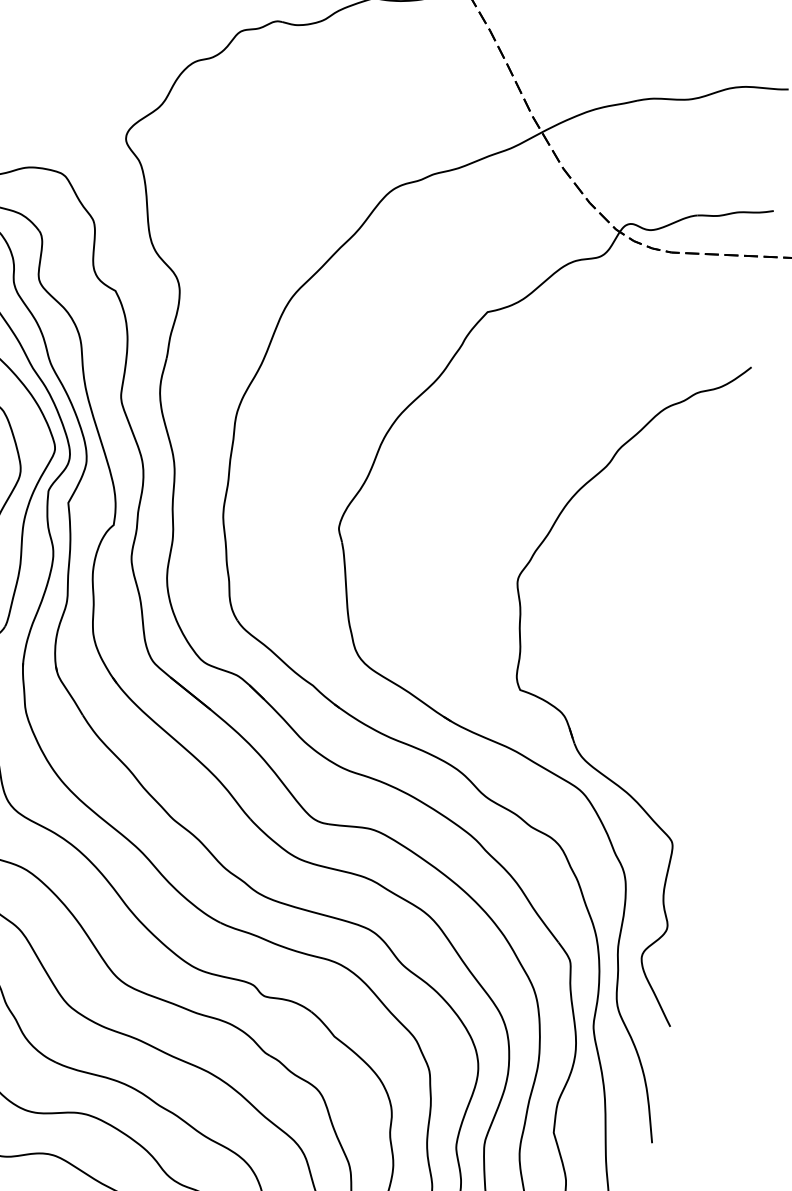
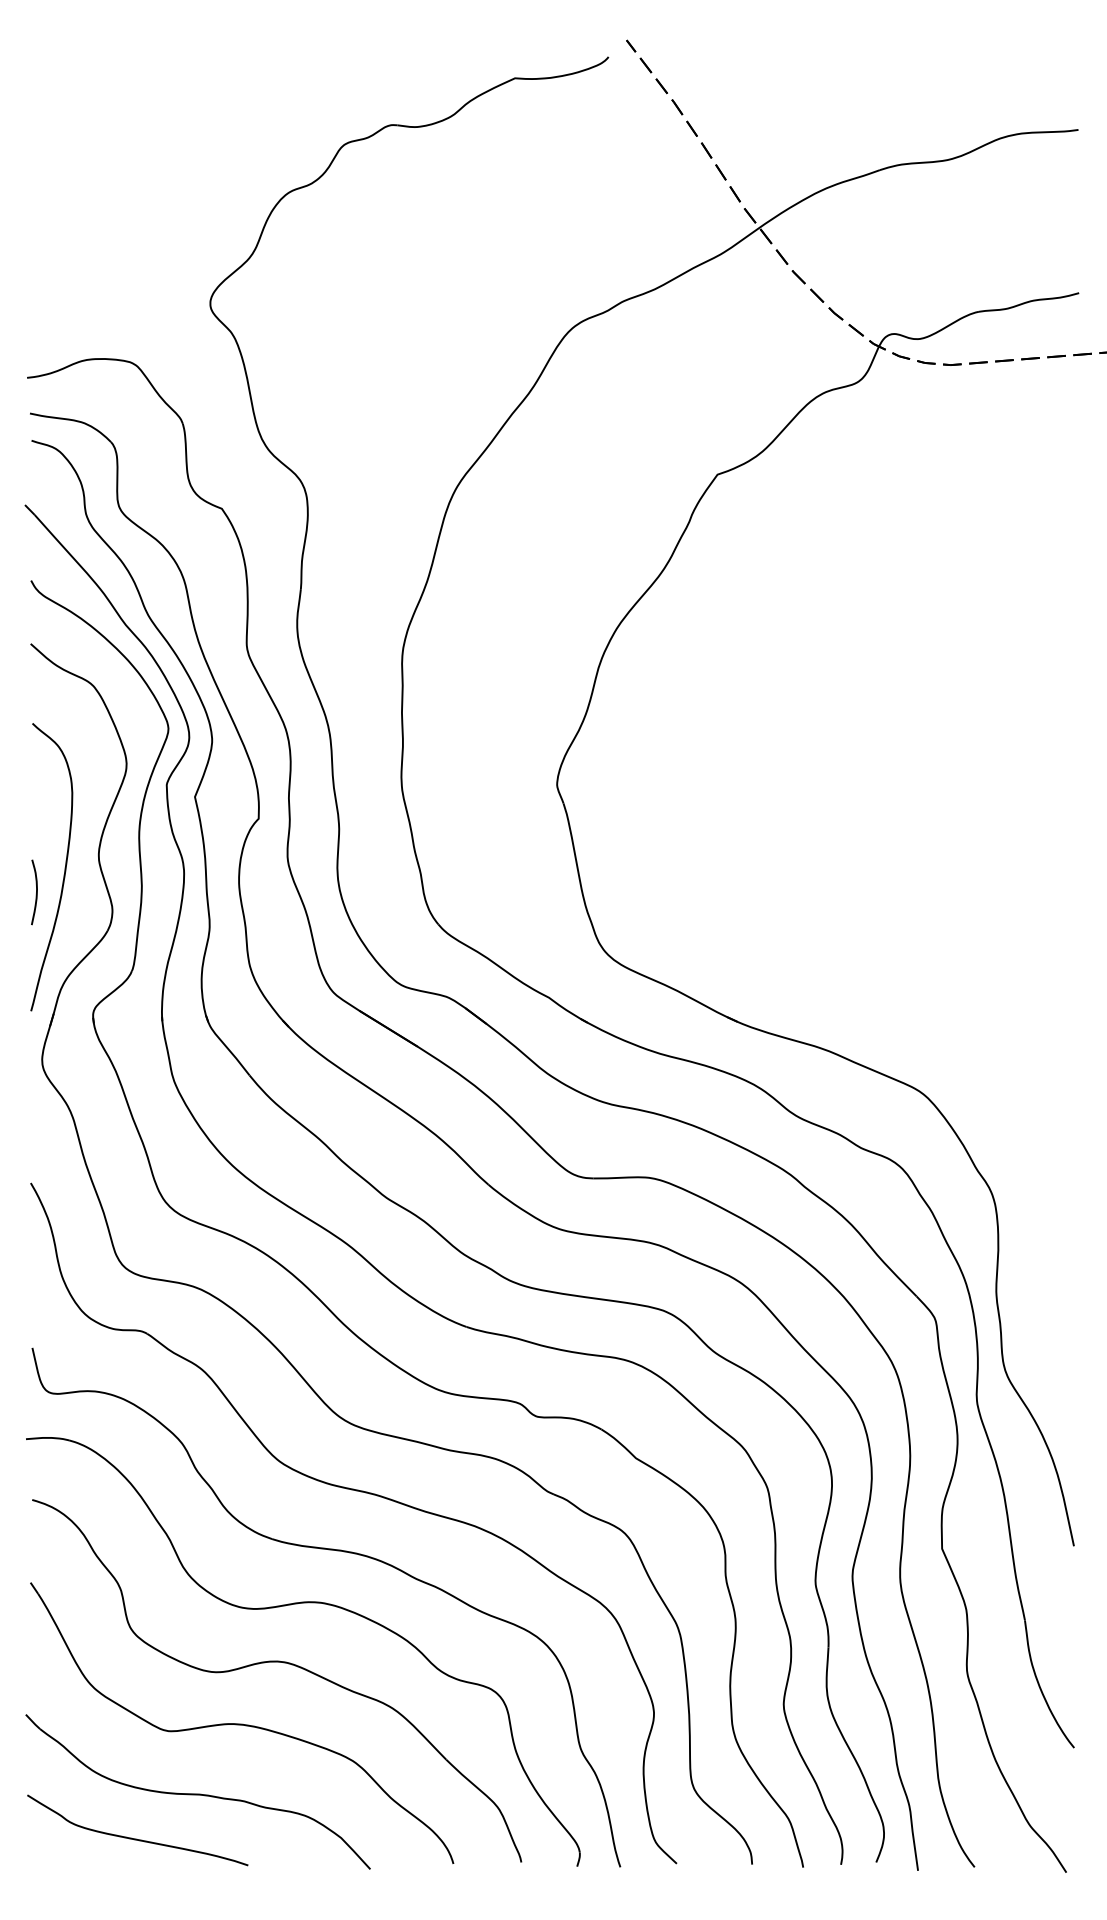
part: (565, 716) -> (888, 996), removed

